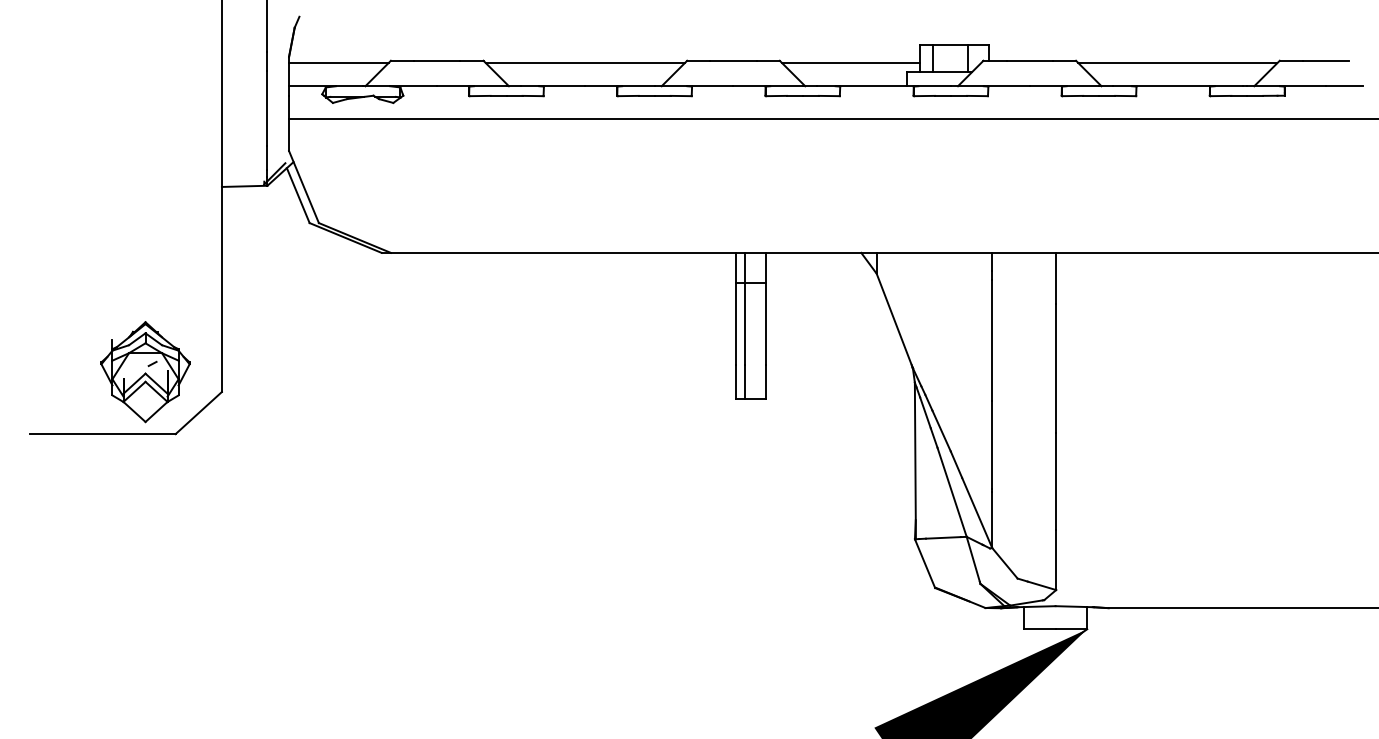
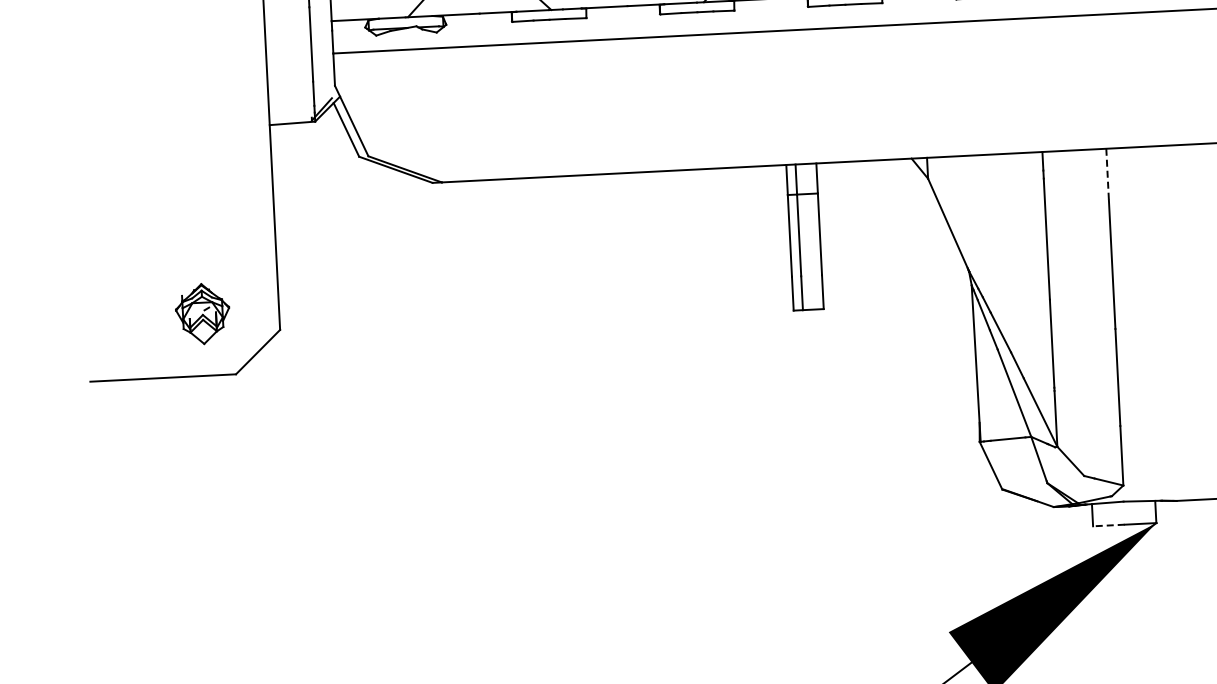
line: (1056, 278) -> (1107, 174), solid -> dashed
part: (145, 372) -> (202, 314), size x0.6
line: (1039, 629) -> (1108, 525), solid -> dashed

